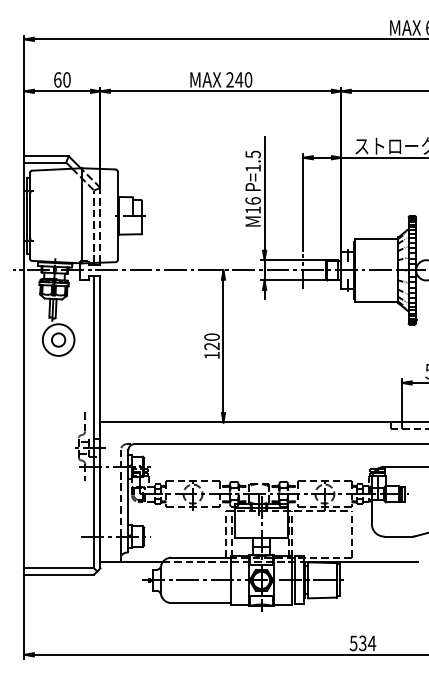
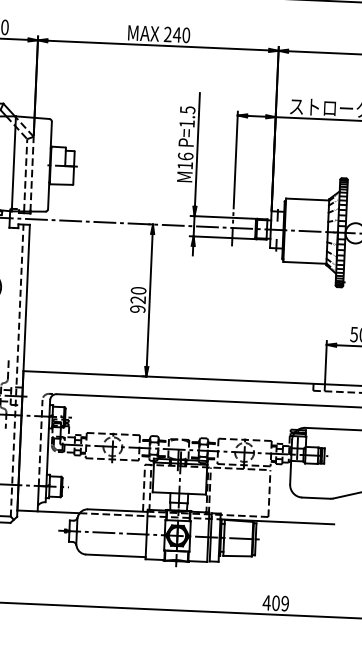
text: (211, 355) -> (137, 309), 120 -> 920
line: (94, 421) -> (17, 369), solid -> dashed
text: (362, 643) -> (275, 603), 534 -> 409

